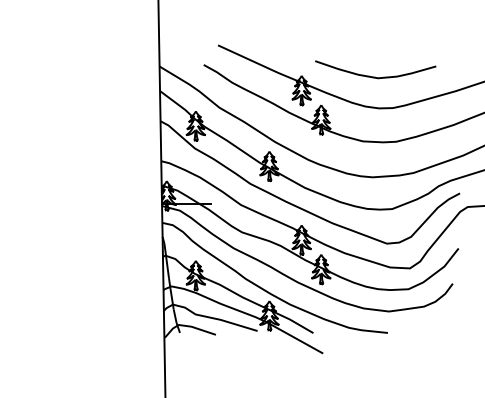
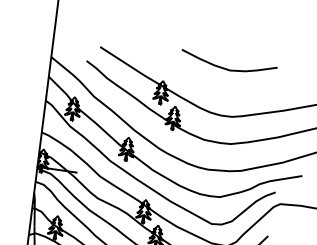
curve: (375, 76) -> (228, 68), moved

